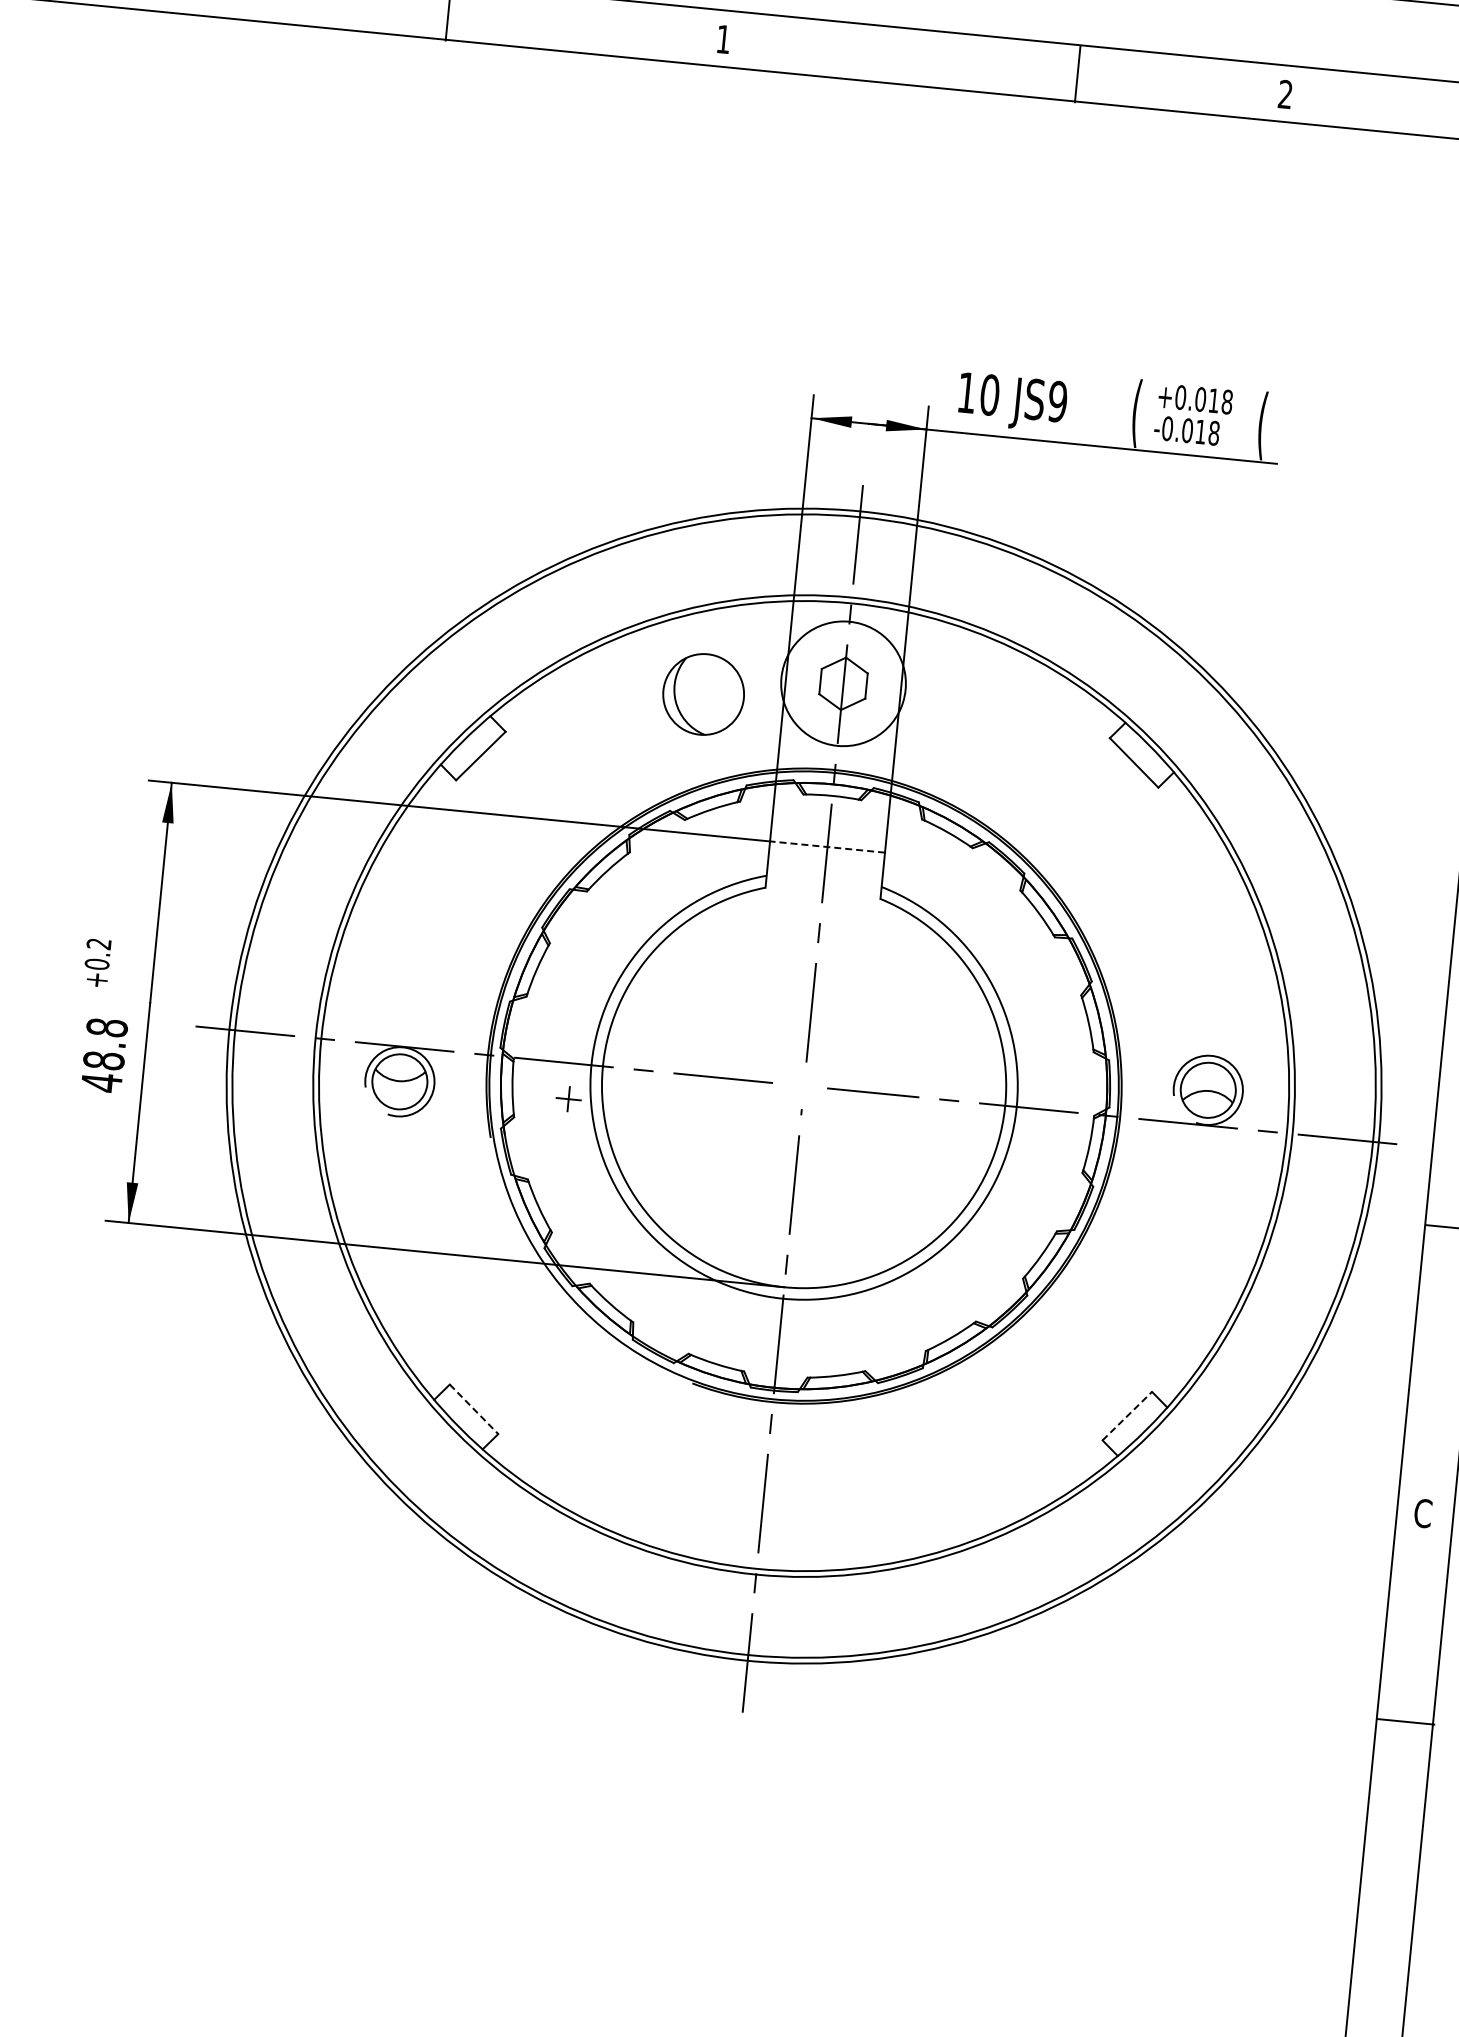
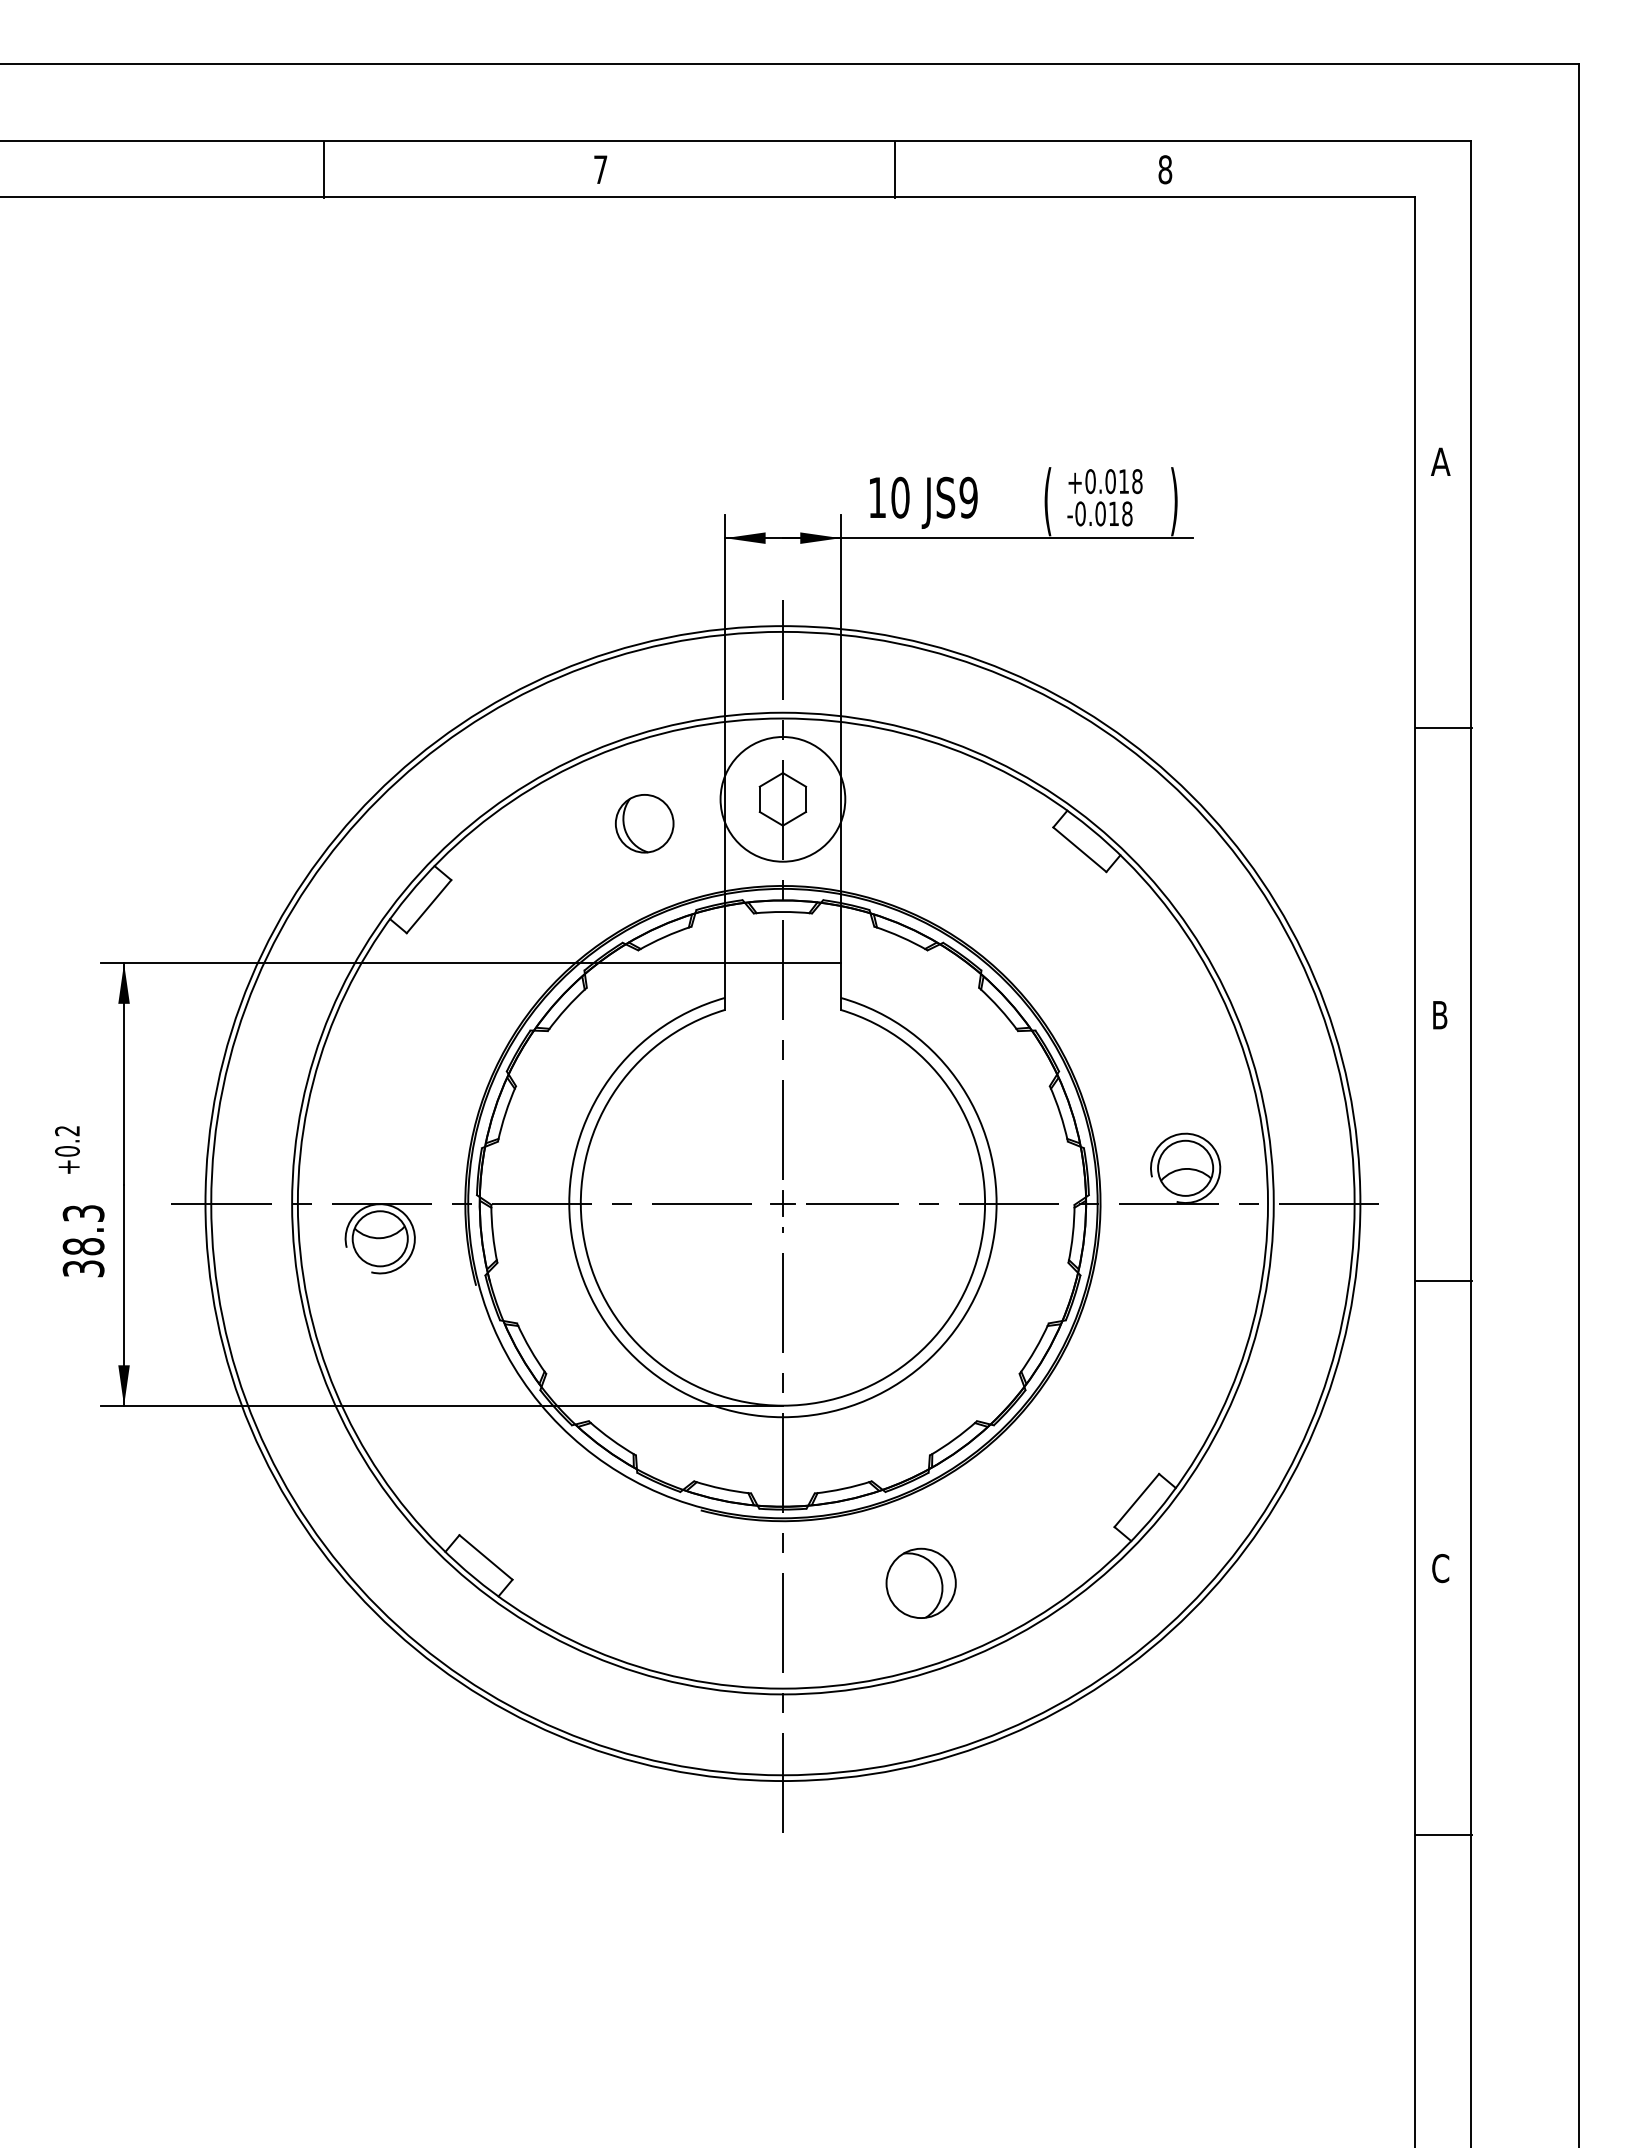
text: (723, 39) -> (600, 169), 1 -> 7
line: (1077, 73) -> (894, 169), moved
text: (1285, 94) -> (1165, 169), 2 -> 8
text: (1262, 425) -> (1174, 501), ( -> )
part: (703, 694) -> (644, 823), size x0.71
line: (827, 847) -> (782, 963), dashed -> solid
text: (104, 1055) -> (83, 1241), 48.8 -> 38.3
part: (568, 1099) -> (782, 1203), moved
line: (474, 1409) -> (486, 1557), dashed -> solid
line: (1126, 1416) -> (1136, 1500), dashed -> solid
part: (904, 1476) -> (920, 1582), added
line: (1405, 1721) -> (1443, 1834), moved

